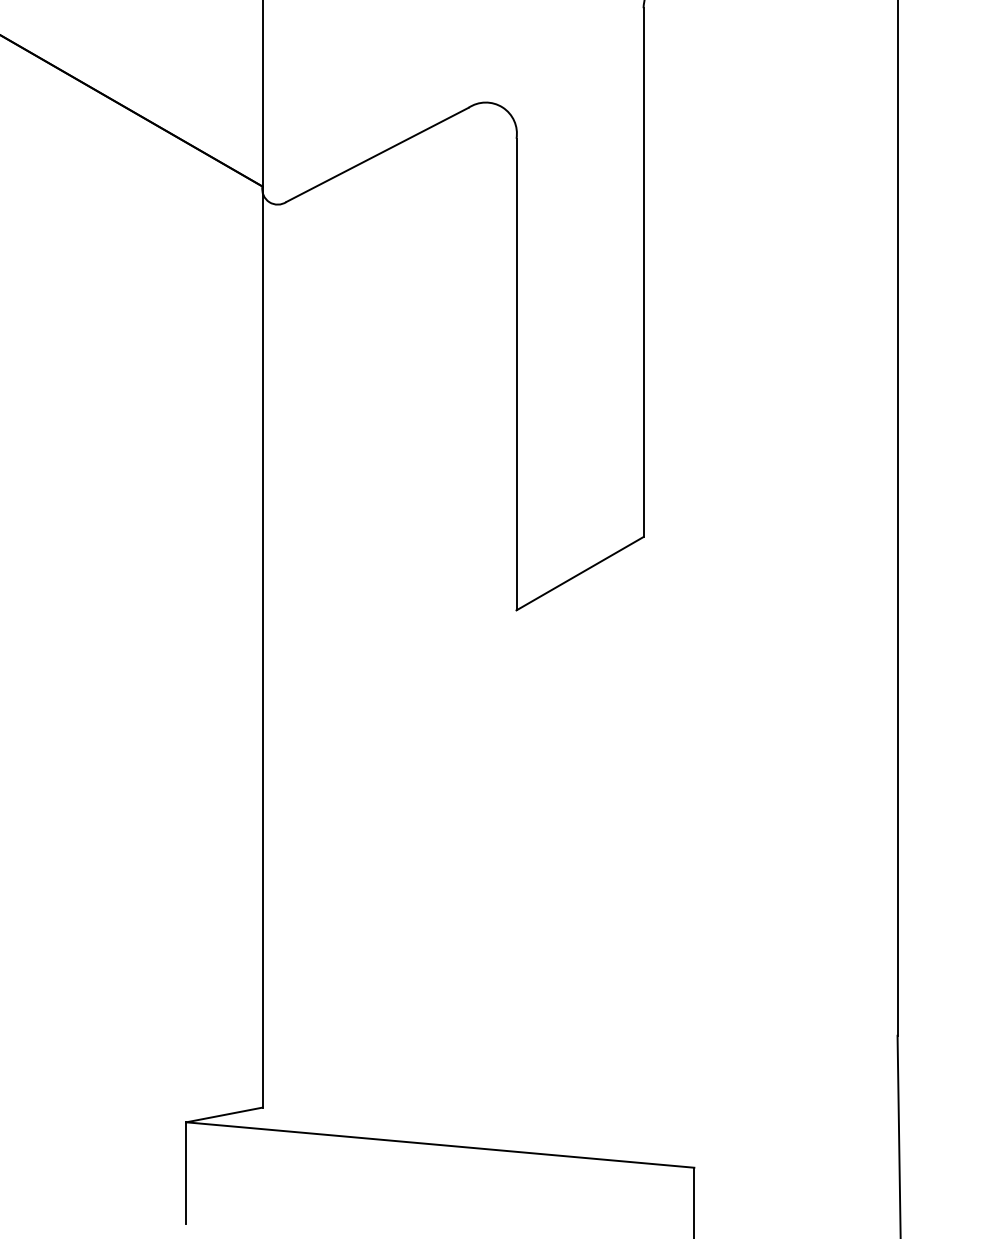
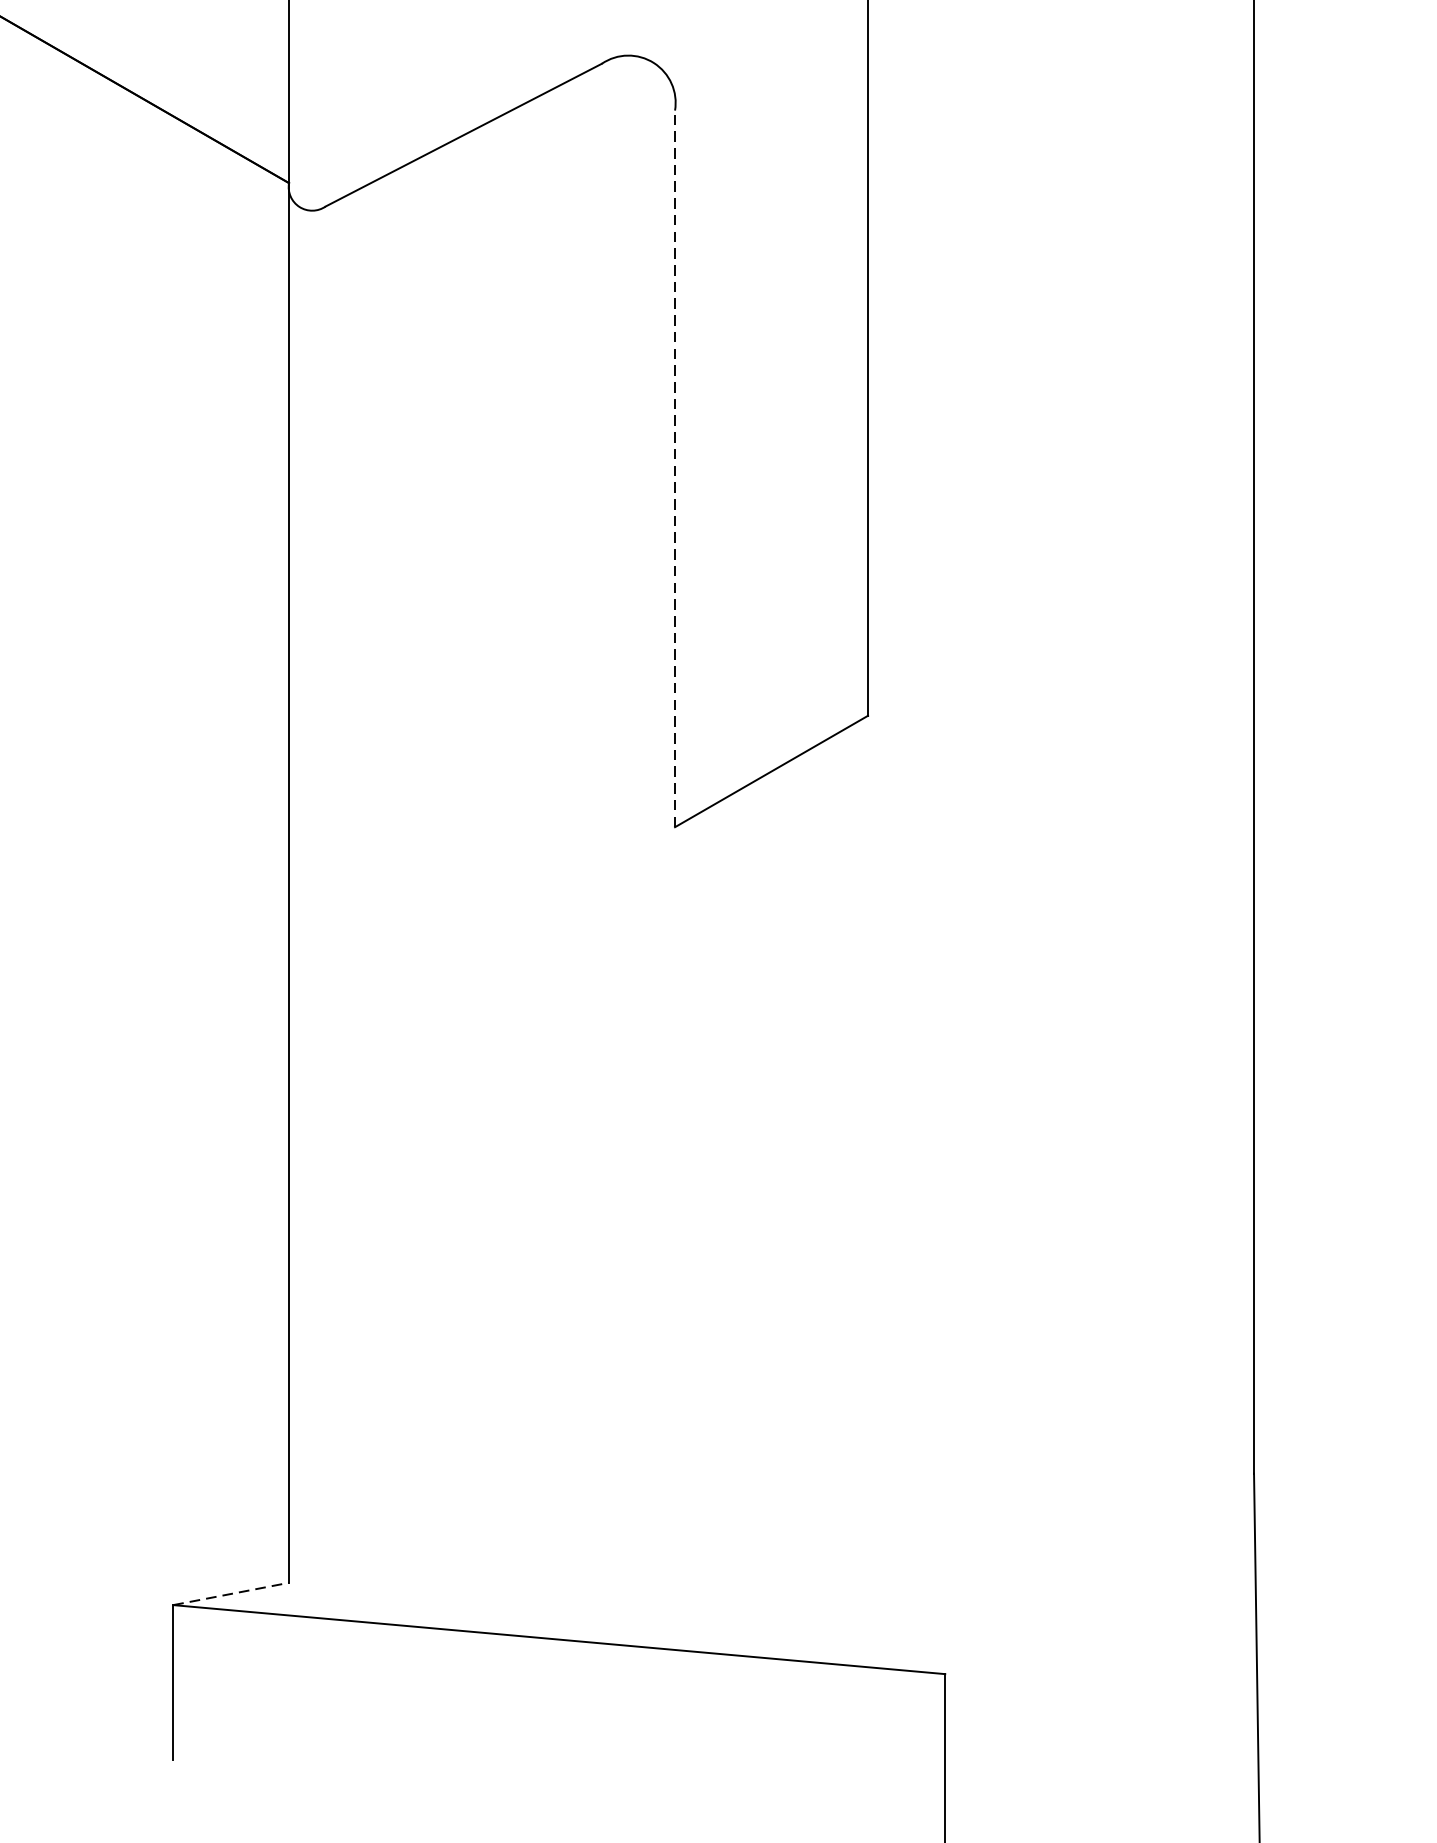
line: (516, 374) -> (674, 468), solid -> dashed
line: (224, 1114) -> (231, 1593), solid -> dashed

